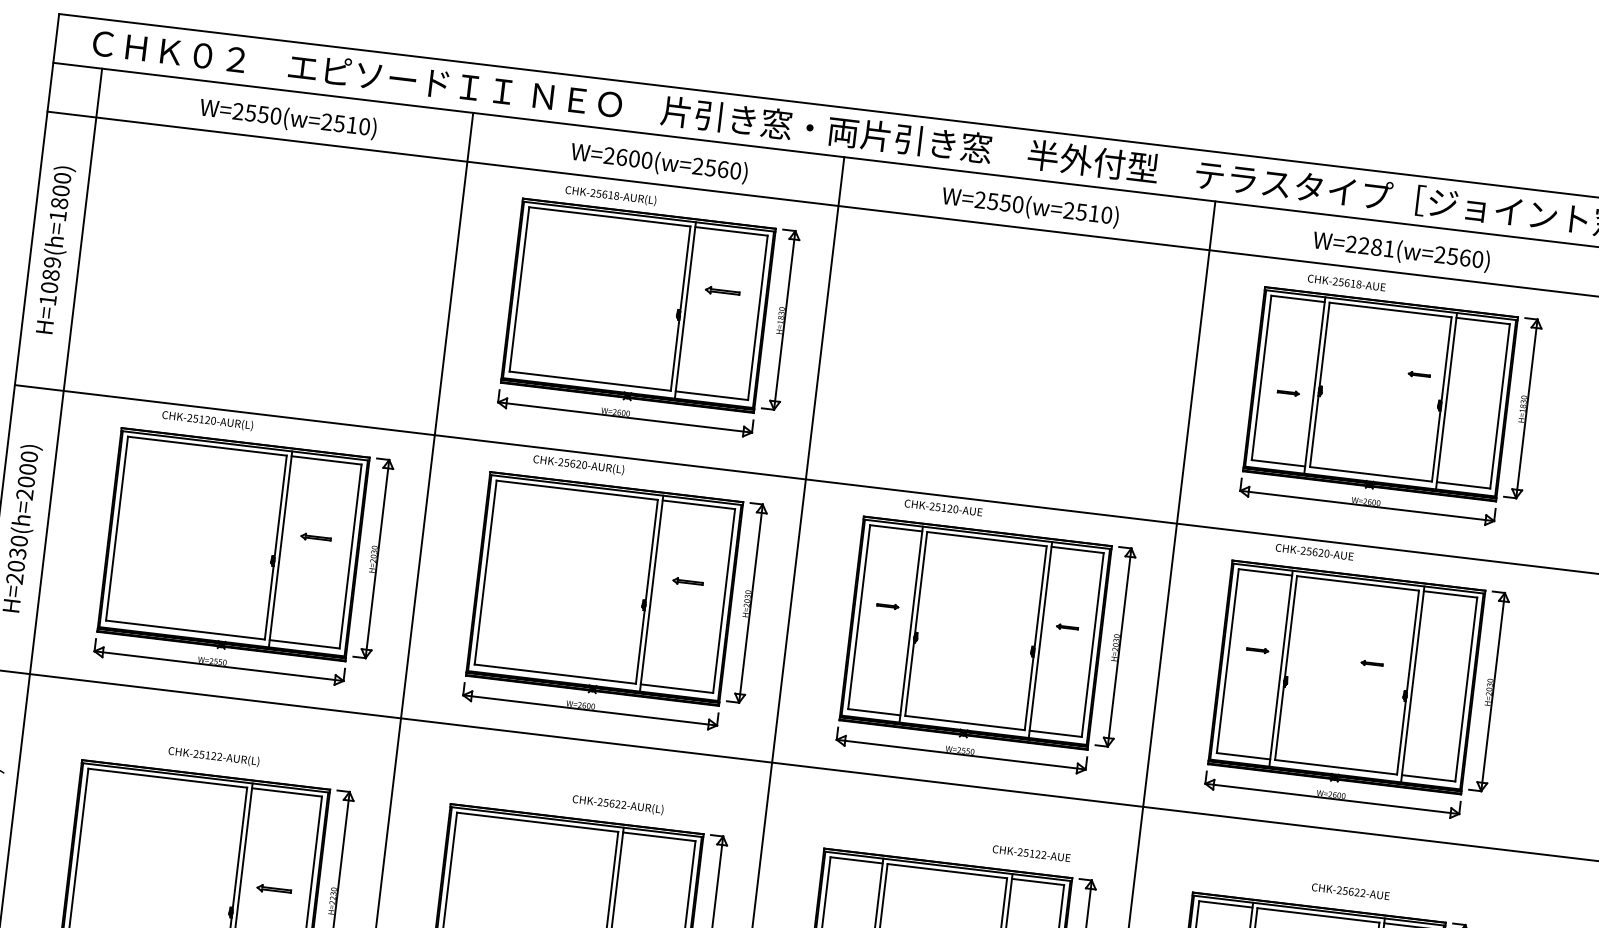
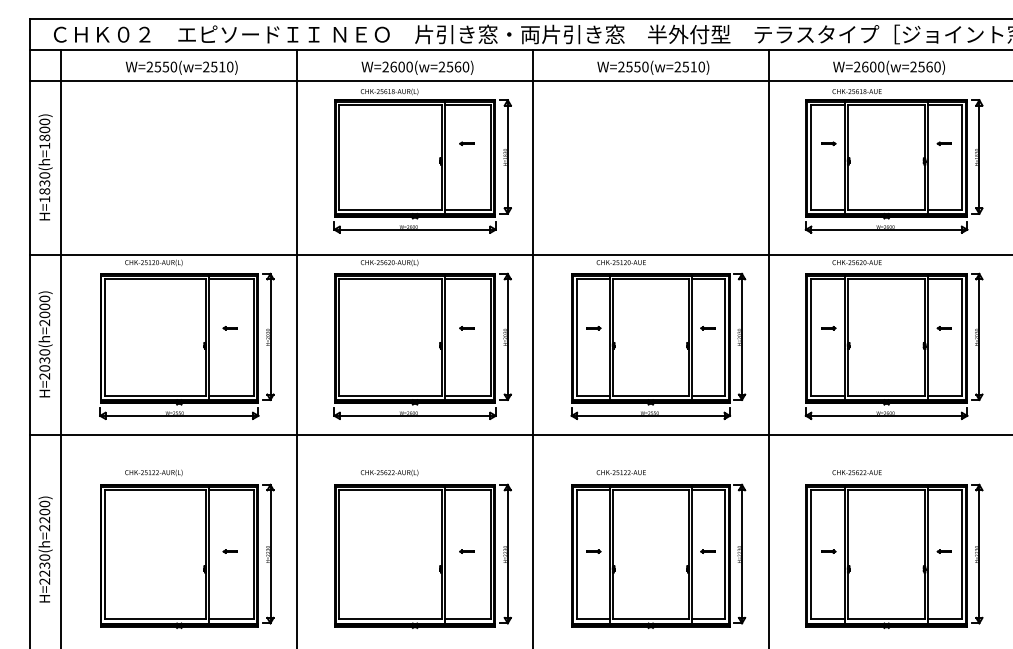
text: (1377, 246) -> (873, 66), W=2281(w=2560) -> W=2600(w=2560)
text: (50, 275) -> (44, 183), H=1089(h=1800) -> H=1830(h=1800)
part: (722, 291) -> (466, 143), size x0.62
part: (1417, 374) -> (943, 143), moved
part: (1288, 392) -> (828, 143), moved
part: (314, 538) -> (229, 328), size x0.71
part: (687, 582) -> (466, 328), size x0.71
part: (1370, 664) -> (943, 328), moved
text: (213, 755) -> (153, 472), moved
text: (617, 804) -> (389, 472), moved
text: (1030, 853) -> (620, 472), moved
part: (272, 889) -> (229, 551), size x0.62
text: (1349, 891) -> (856, 472), moved

